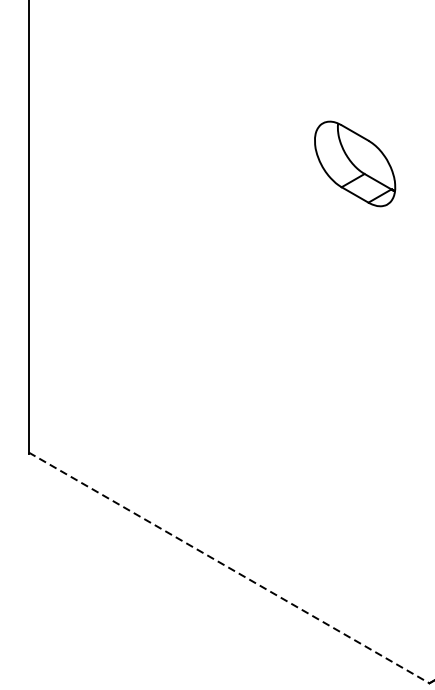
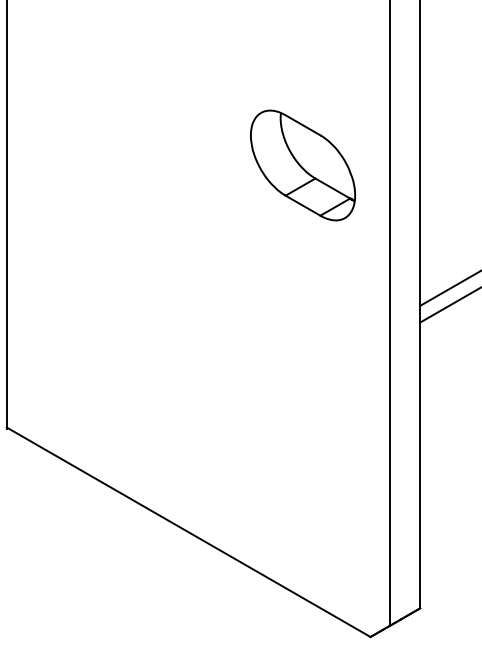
part: (354, 163) -> (302, 165), size x1.43
line: (228, 568) -> (188, 532), dashed -> solid

